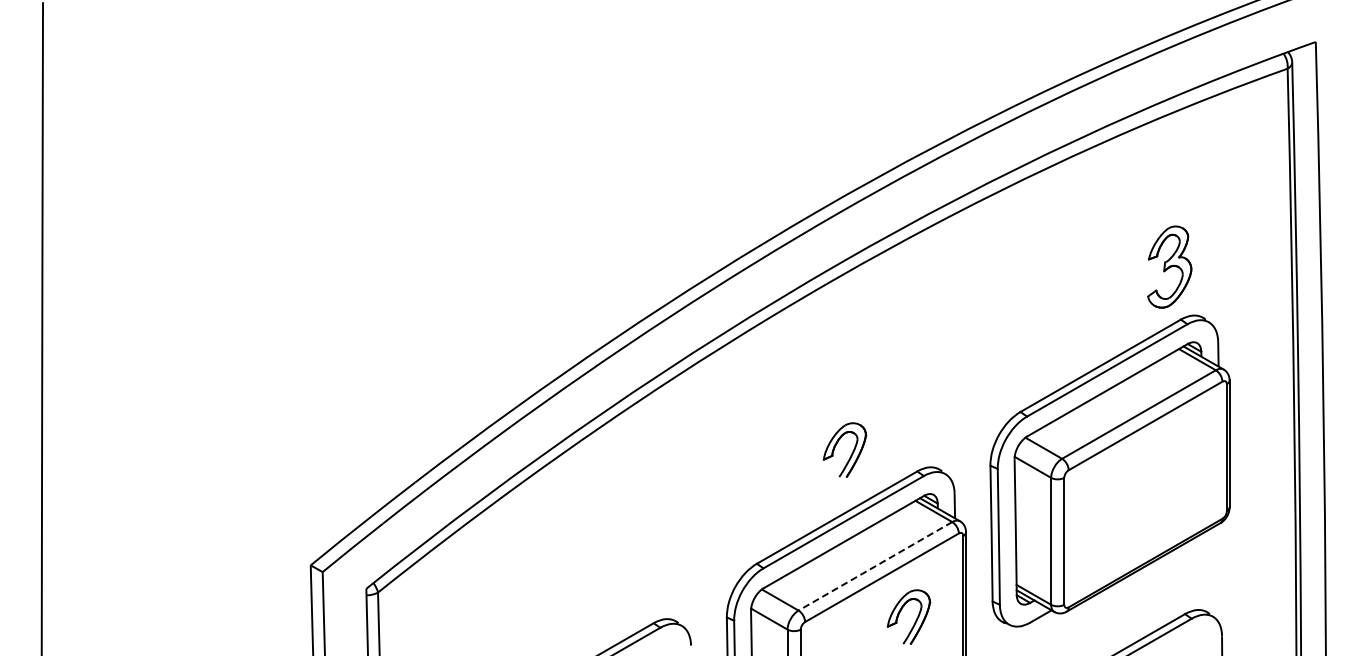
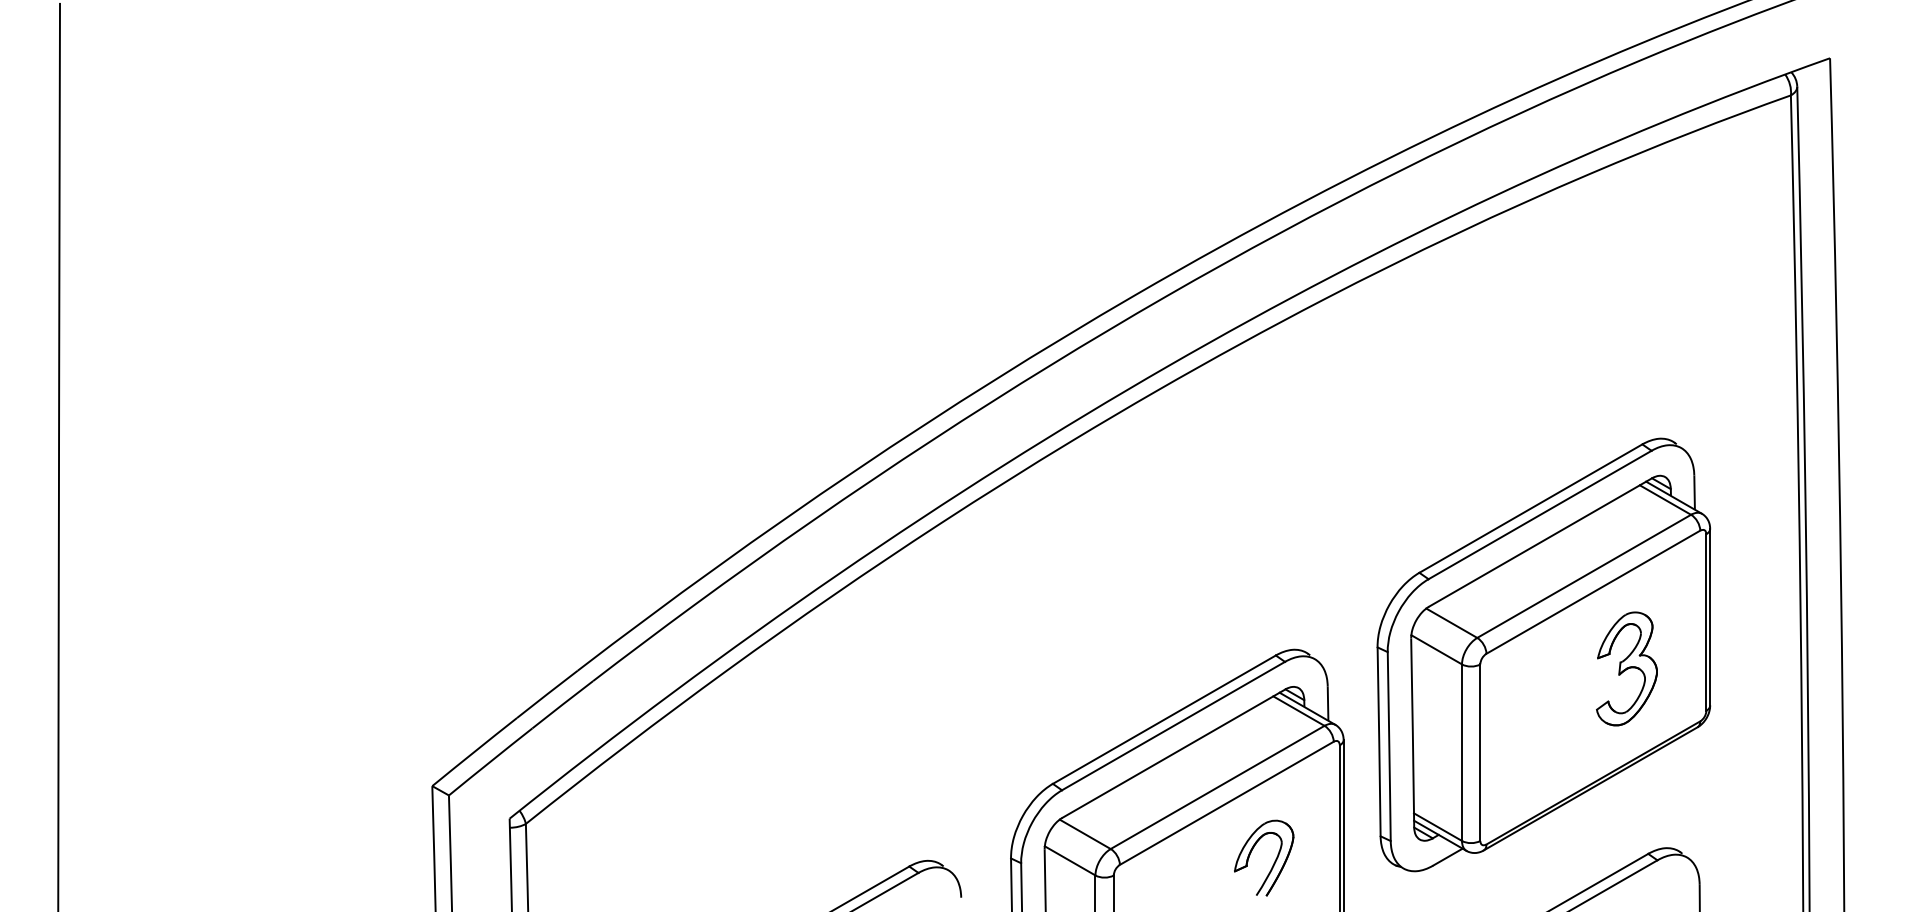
part: (1169, 266) -> (1626, 668), moved
part: (851, 453) -> (1184, 630), removed
line: (875, 566) -> (1217, 787), dashed -> solid

